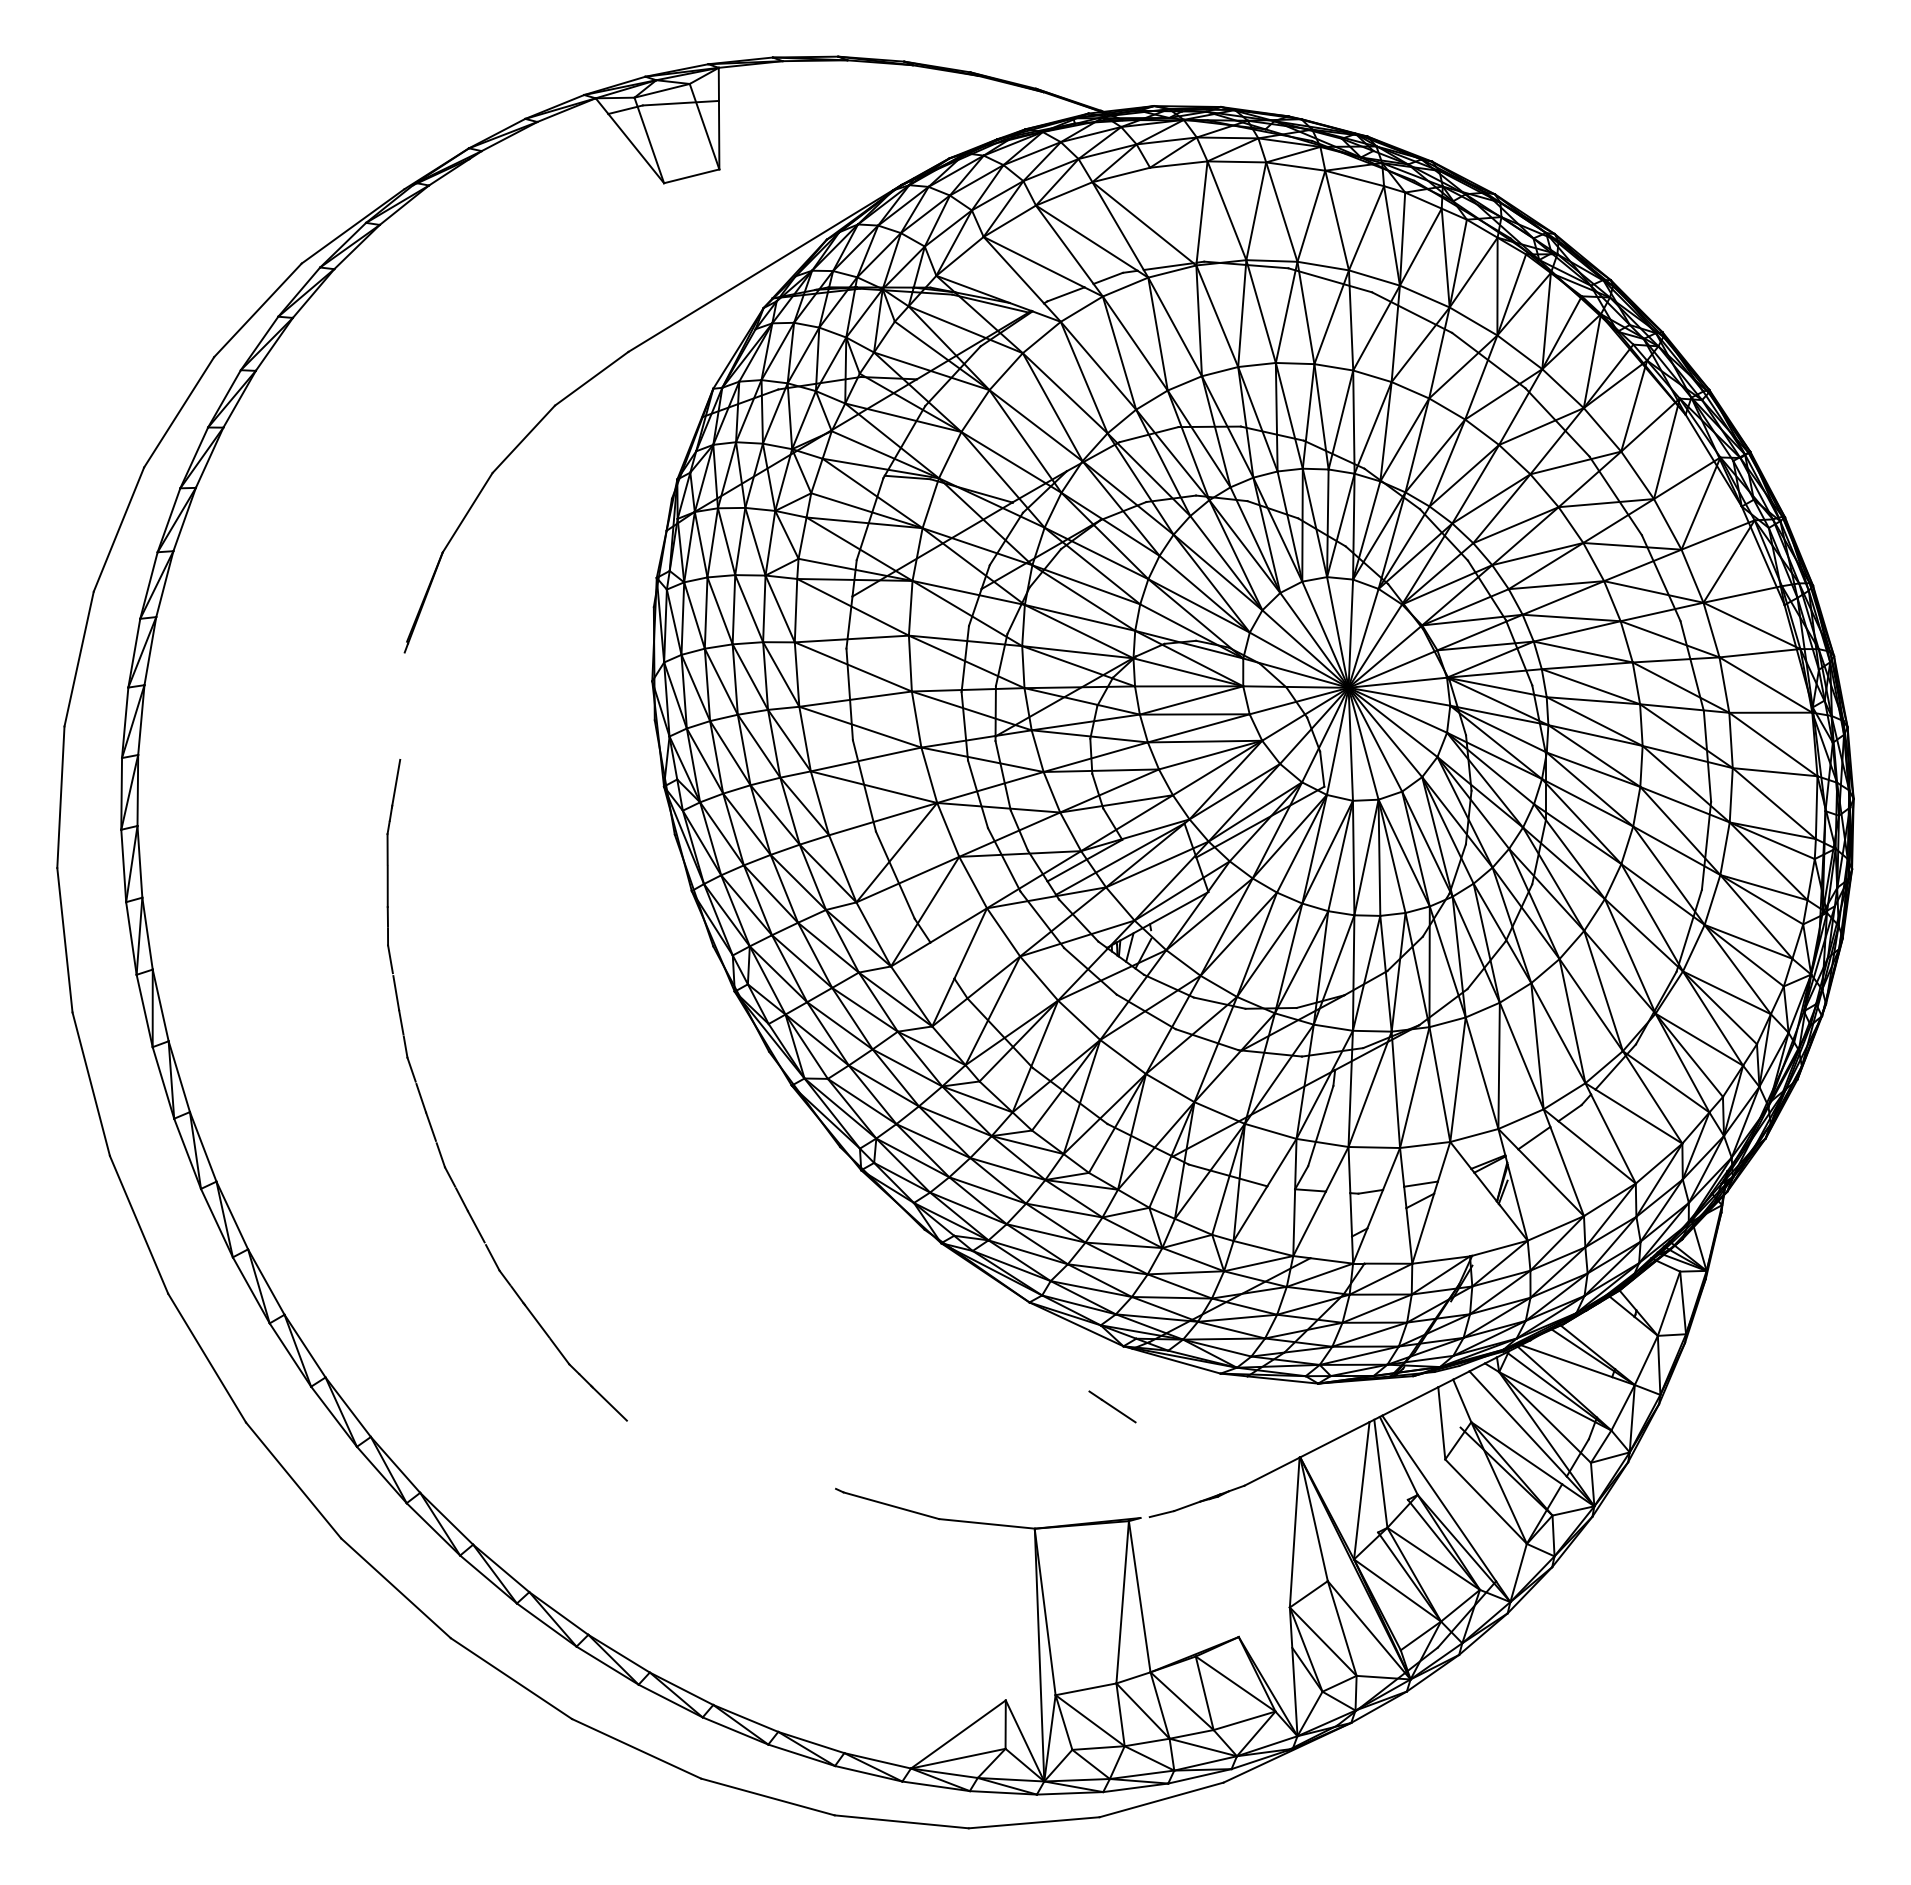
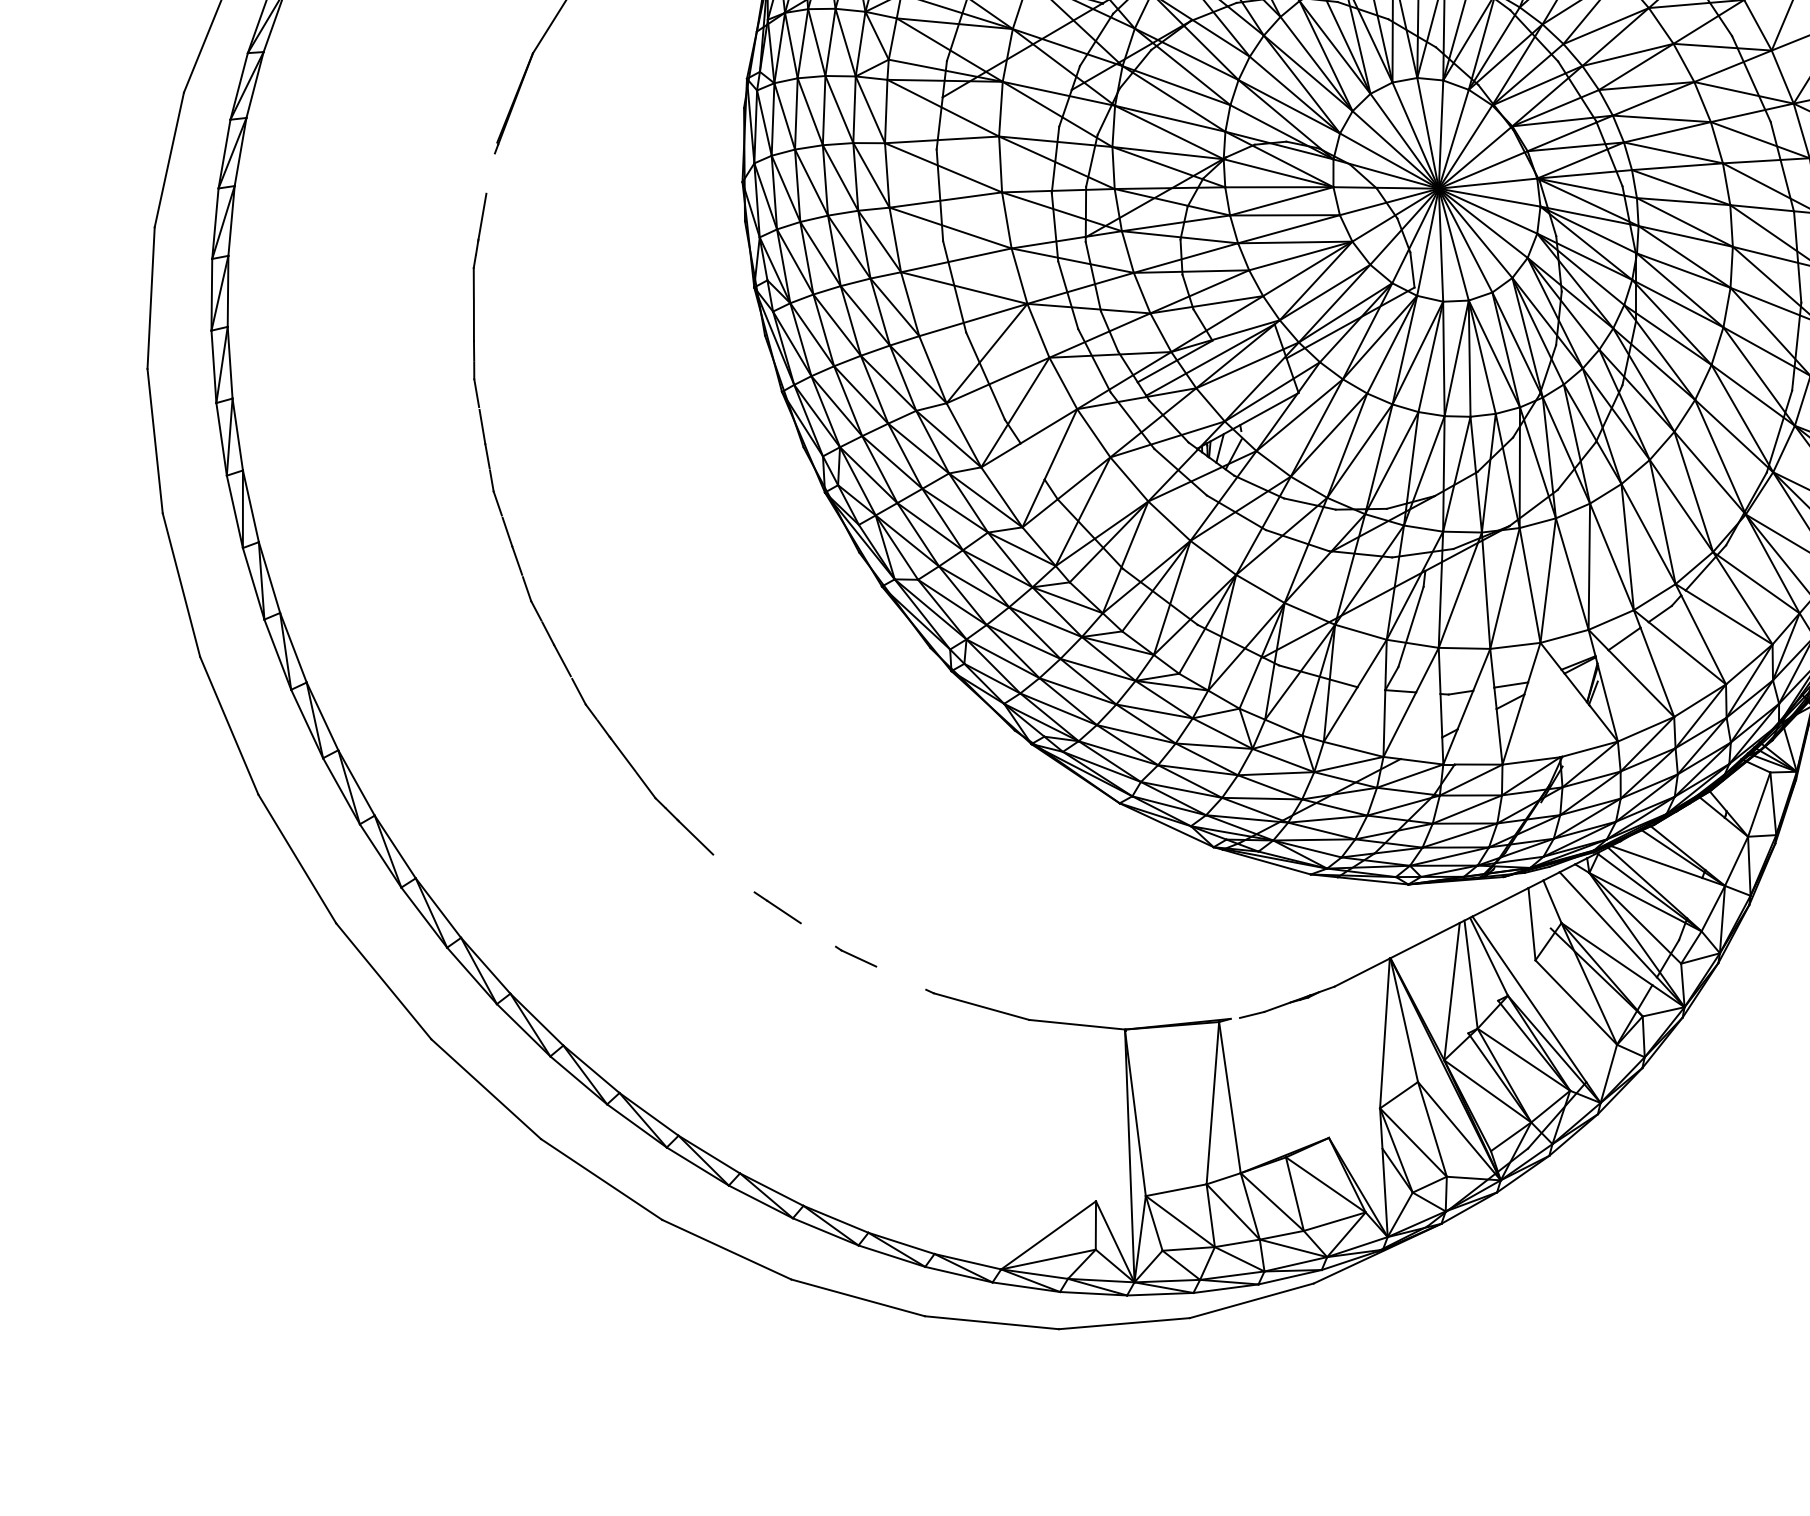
part: (429, 1118) -> (515, 552), moved
line: (1112, 1406) -> (777, 907), moved
line: (765, 1455) -> (855, 956), added

